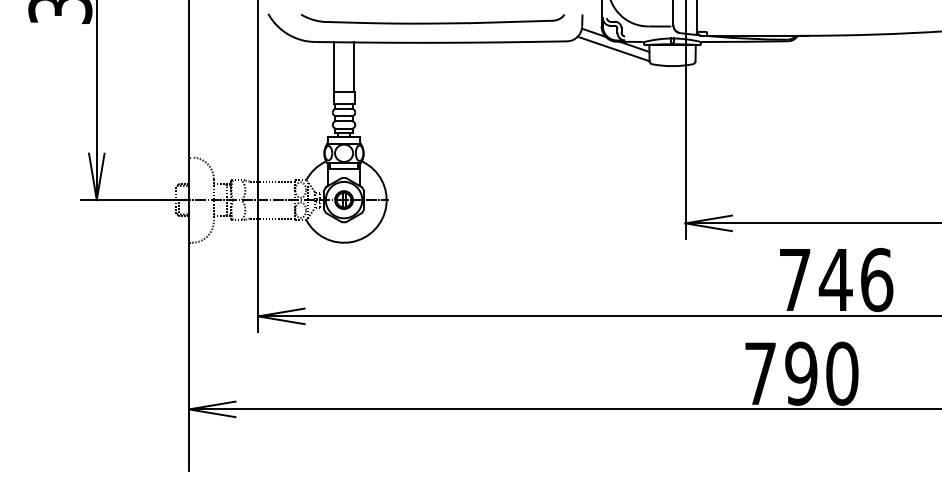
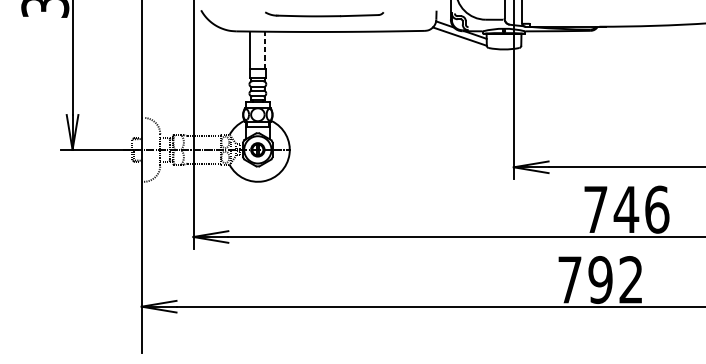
part: (432, 19) -> (324, 14), size x0.6
line: (354, 67) -> (265, 50), solid -> dashed
text: (842, 373) -> (631, 279), 790 -> 792

